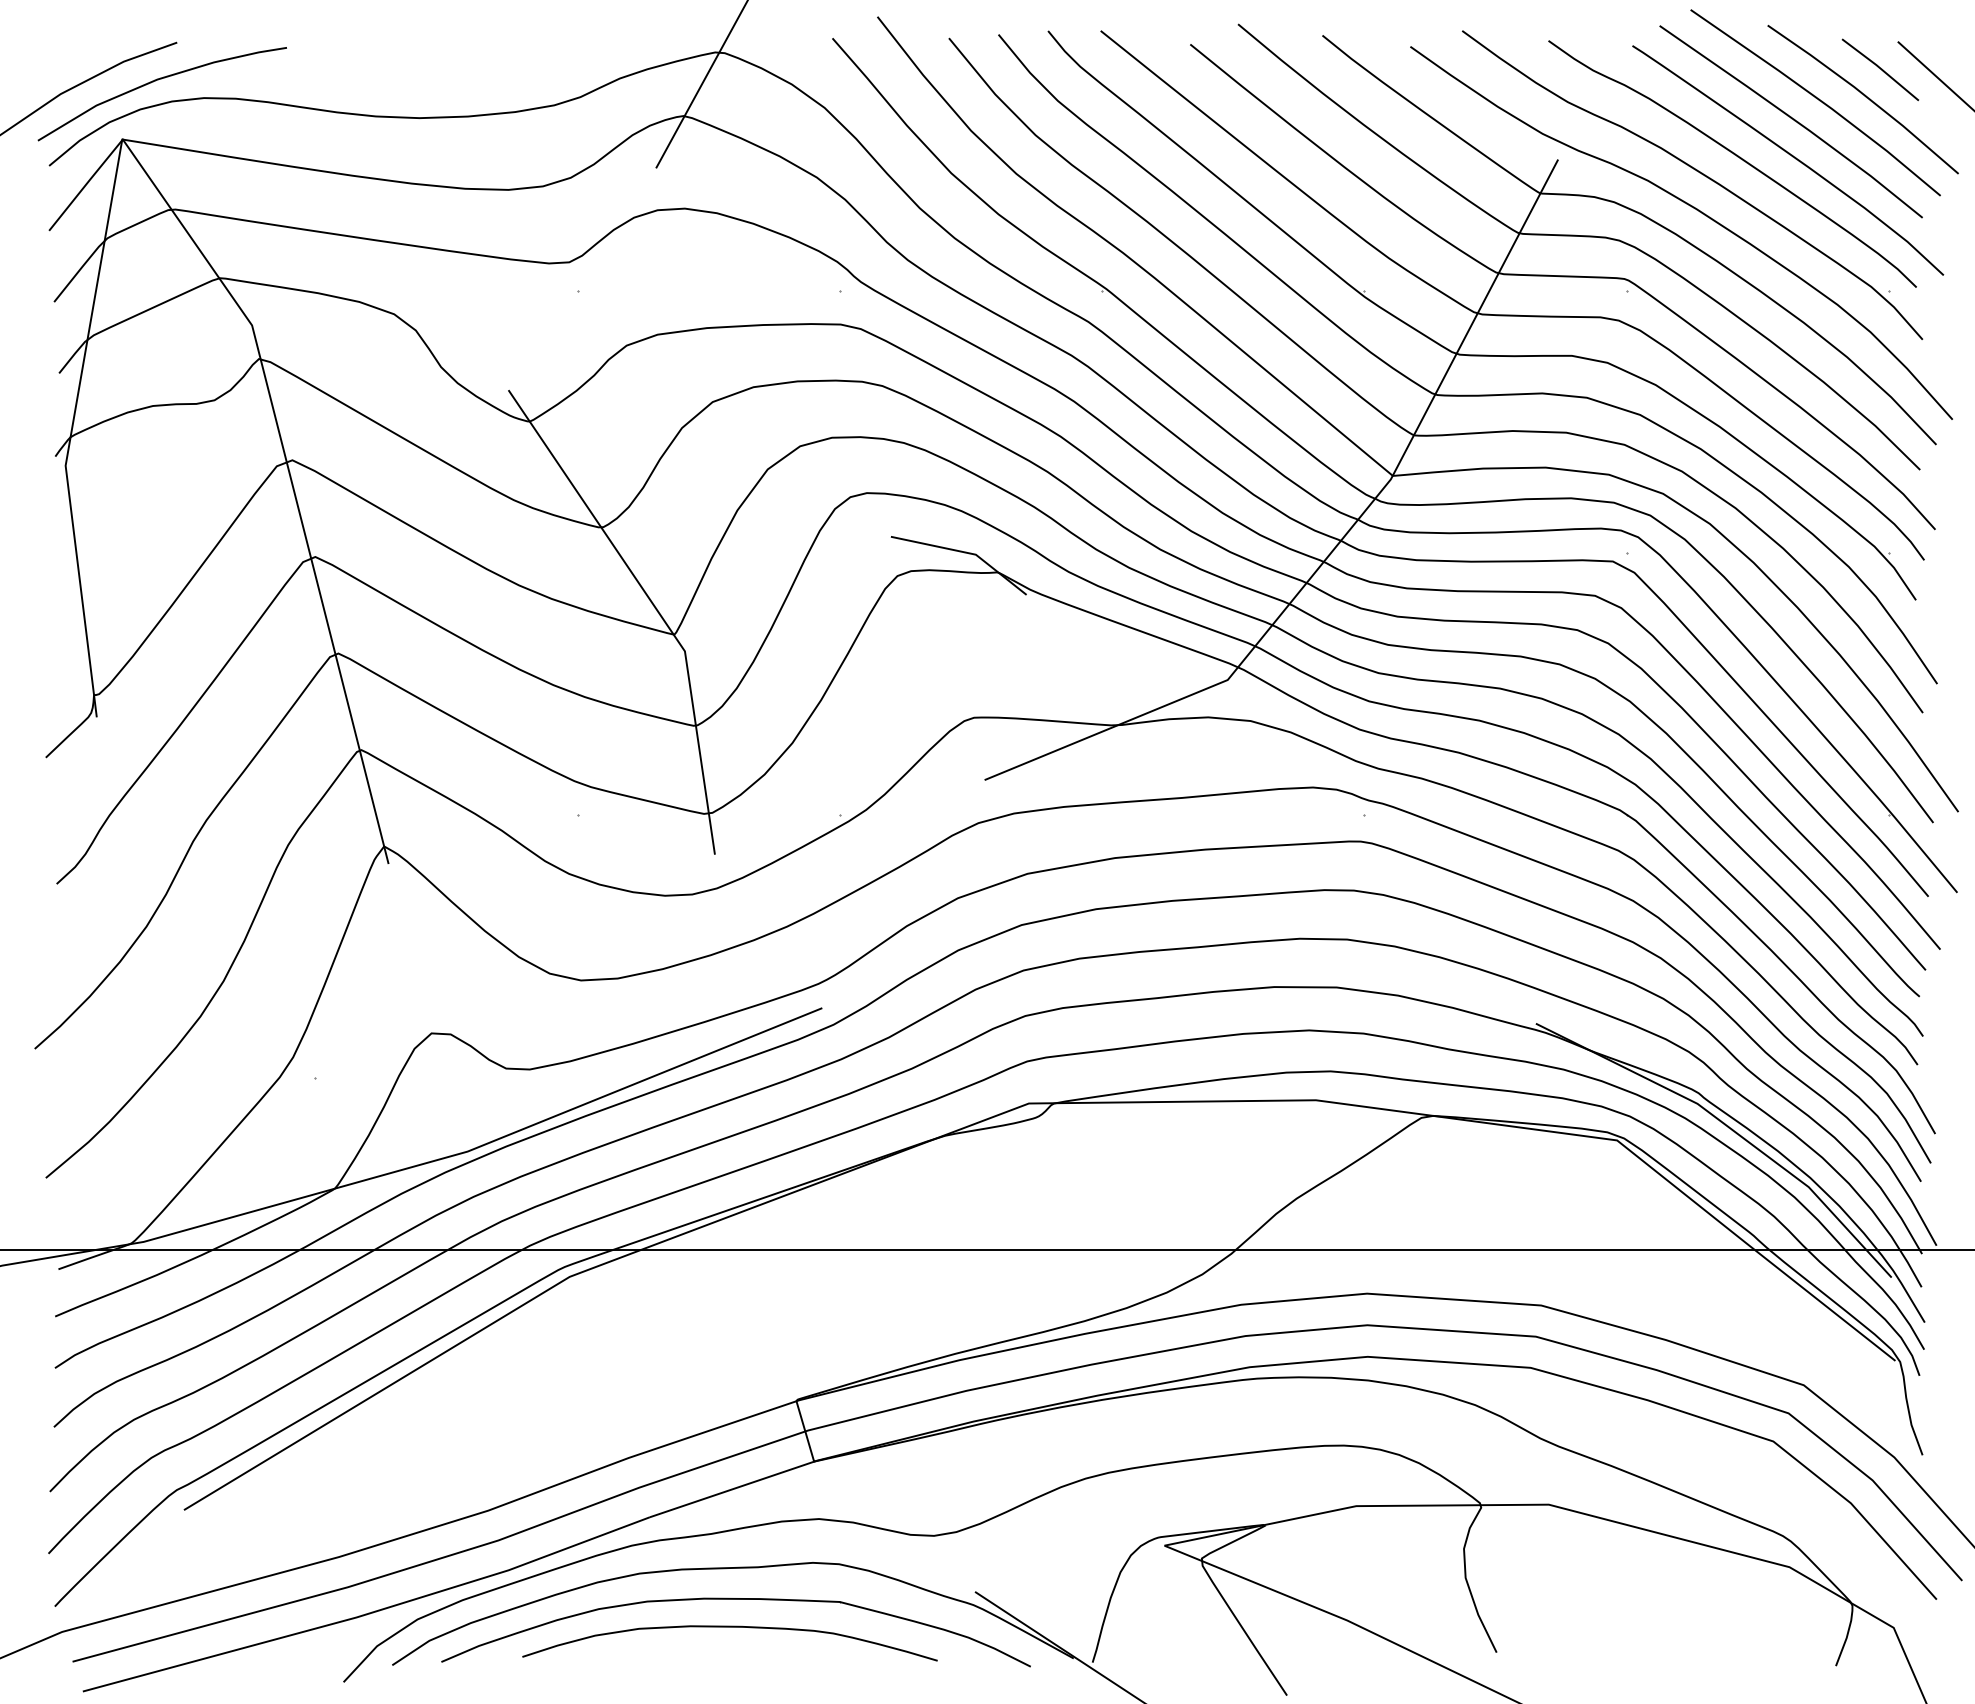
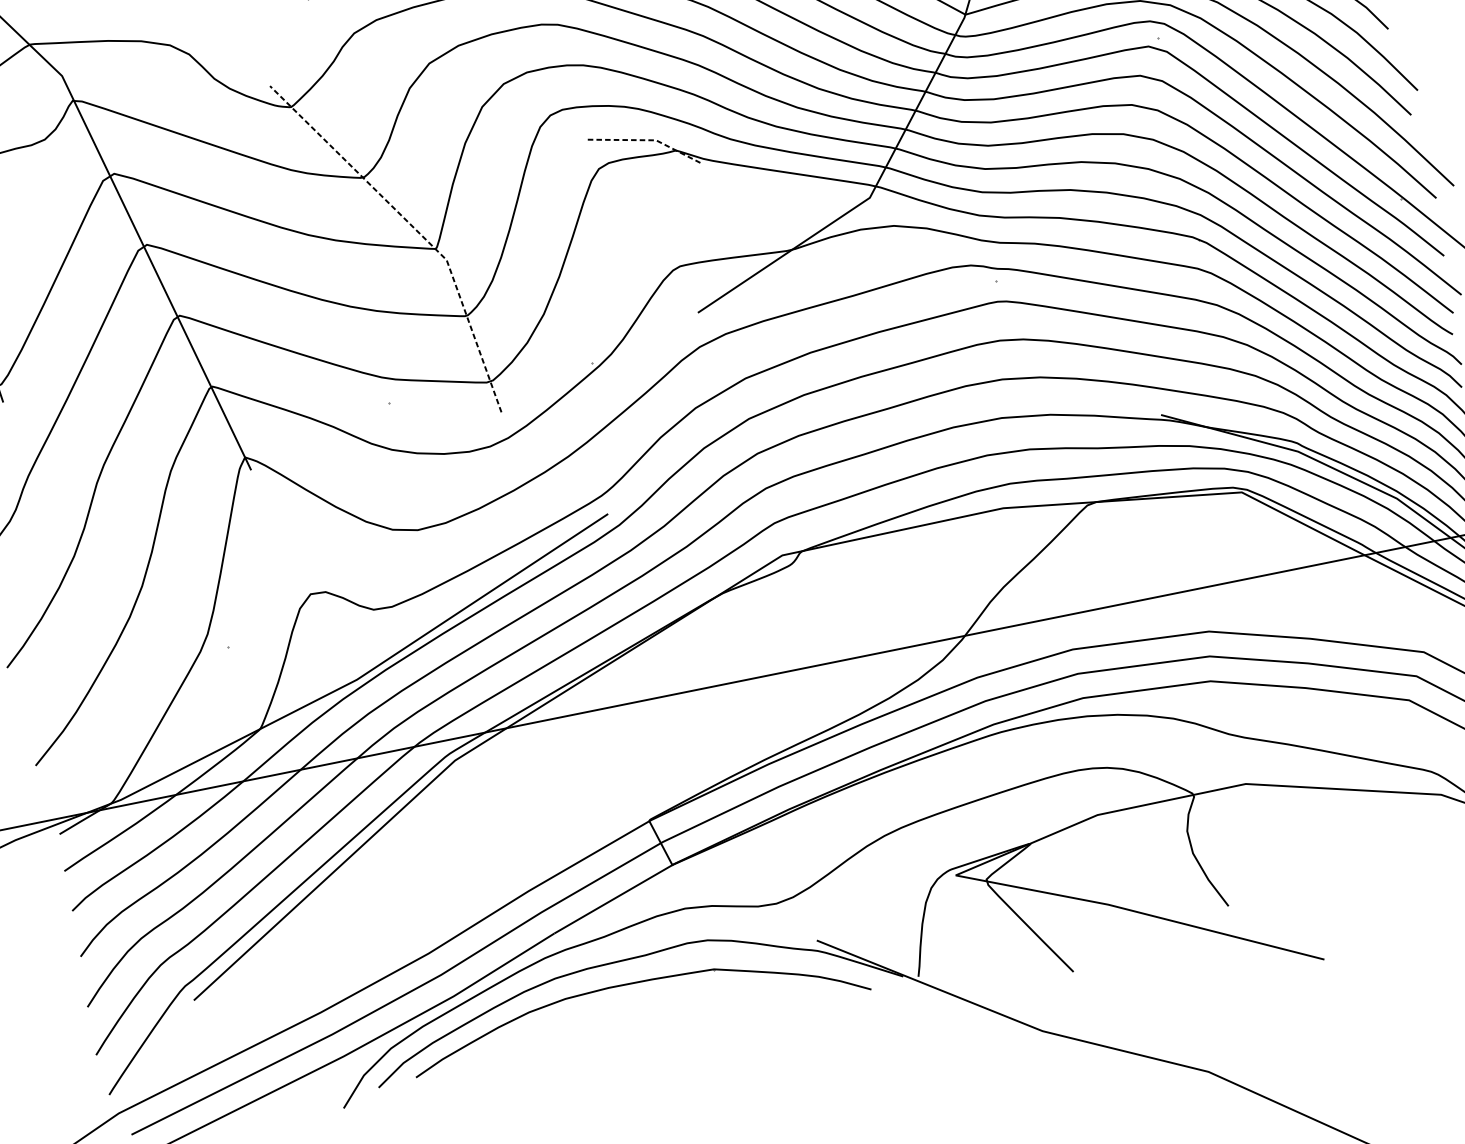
line: (966, 552) -> (648, 140), solid -> dashed
line: (654, 605) -> (416, 229), solid -> dashed
curve: (729, 1627) -> (632, 1006), removed

